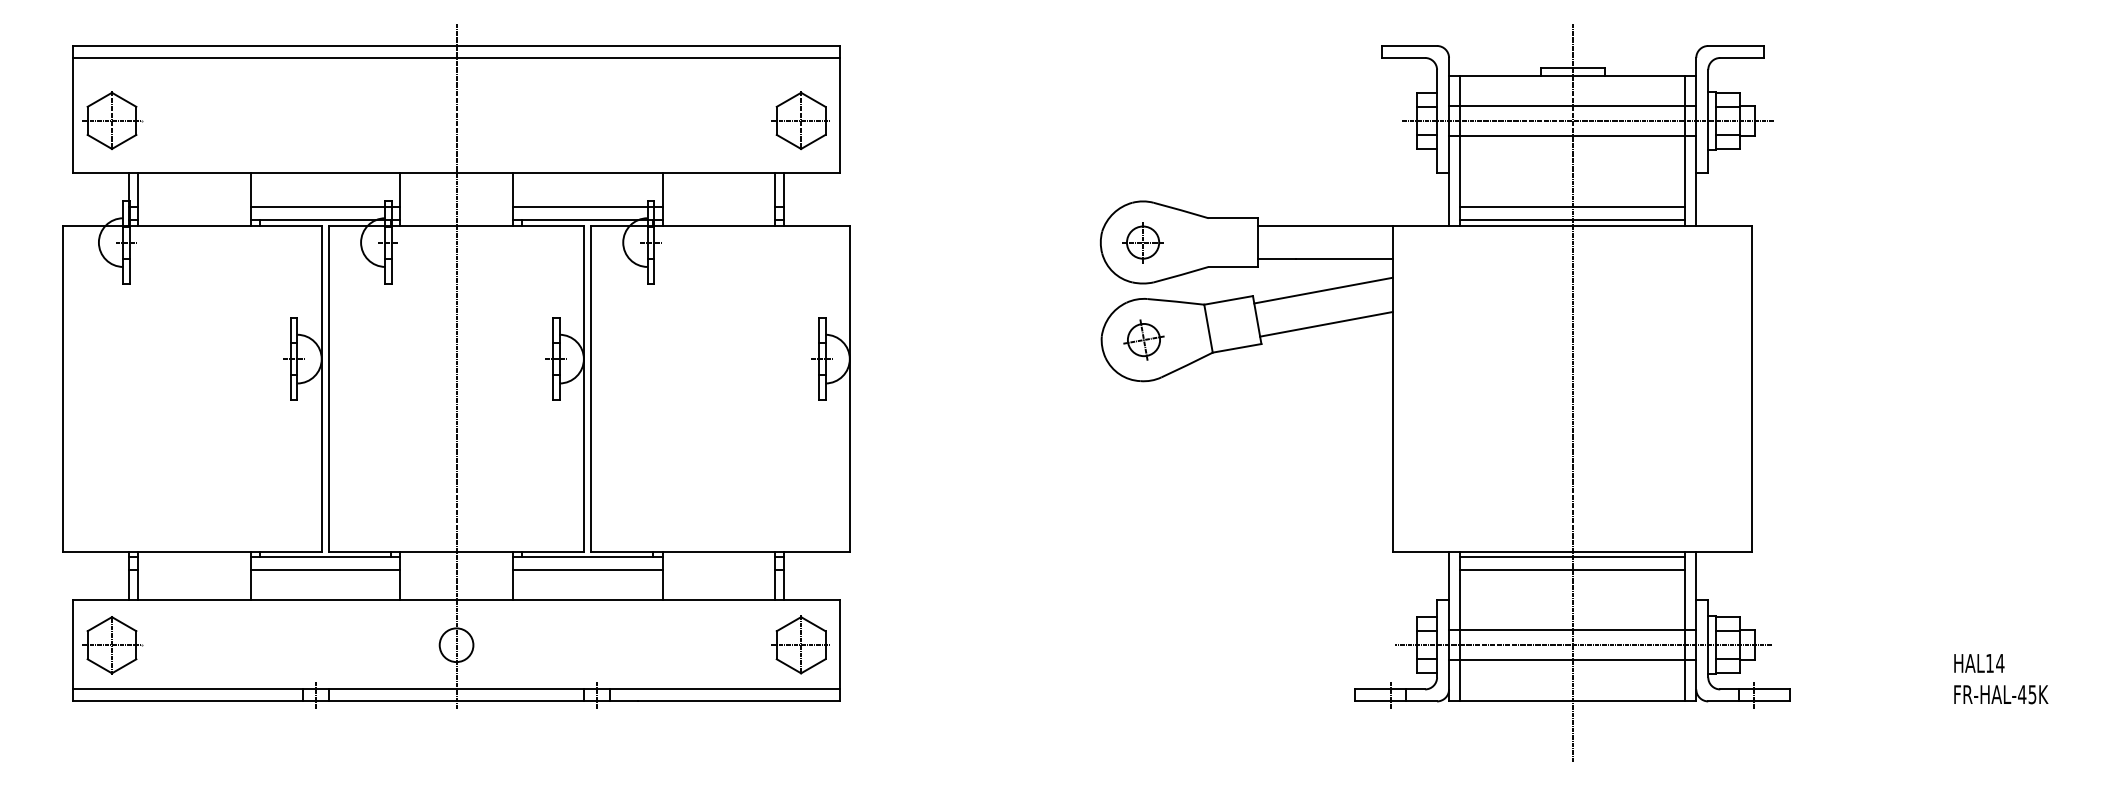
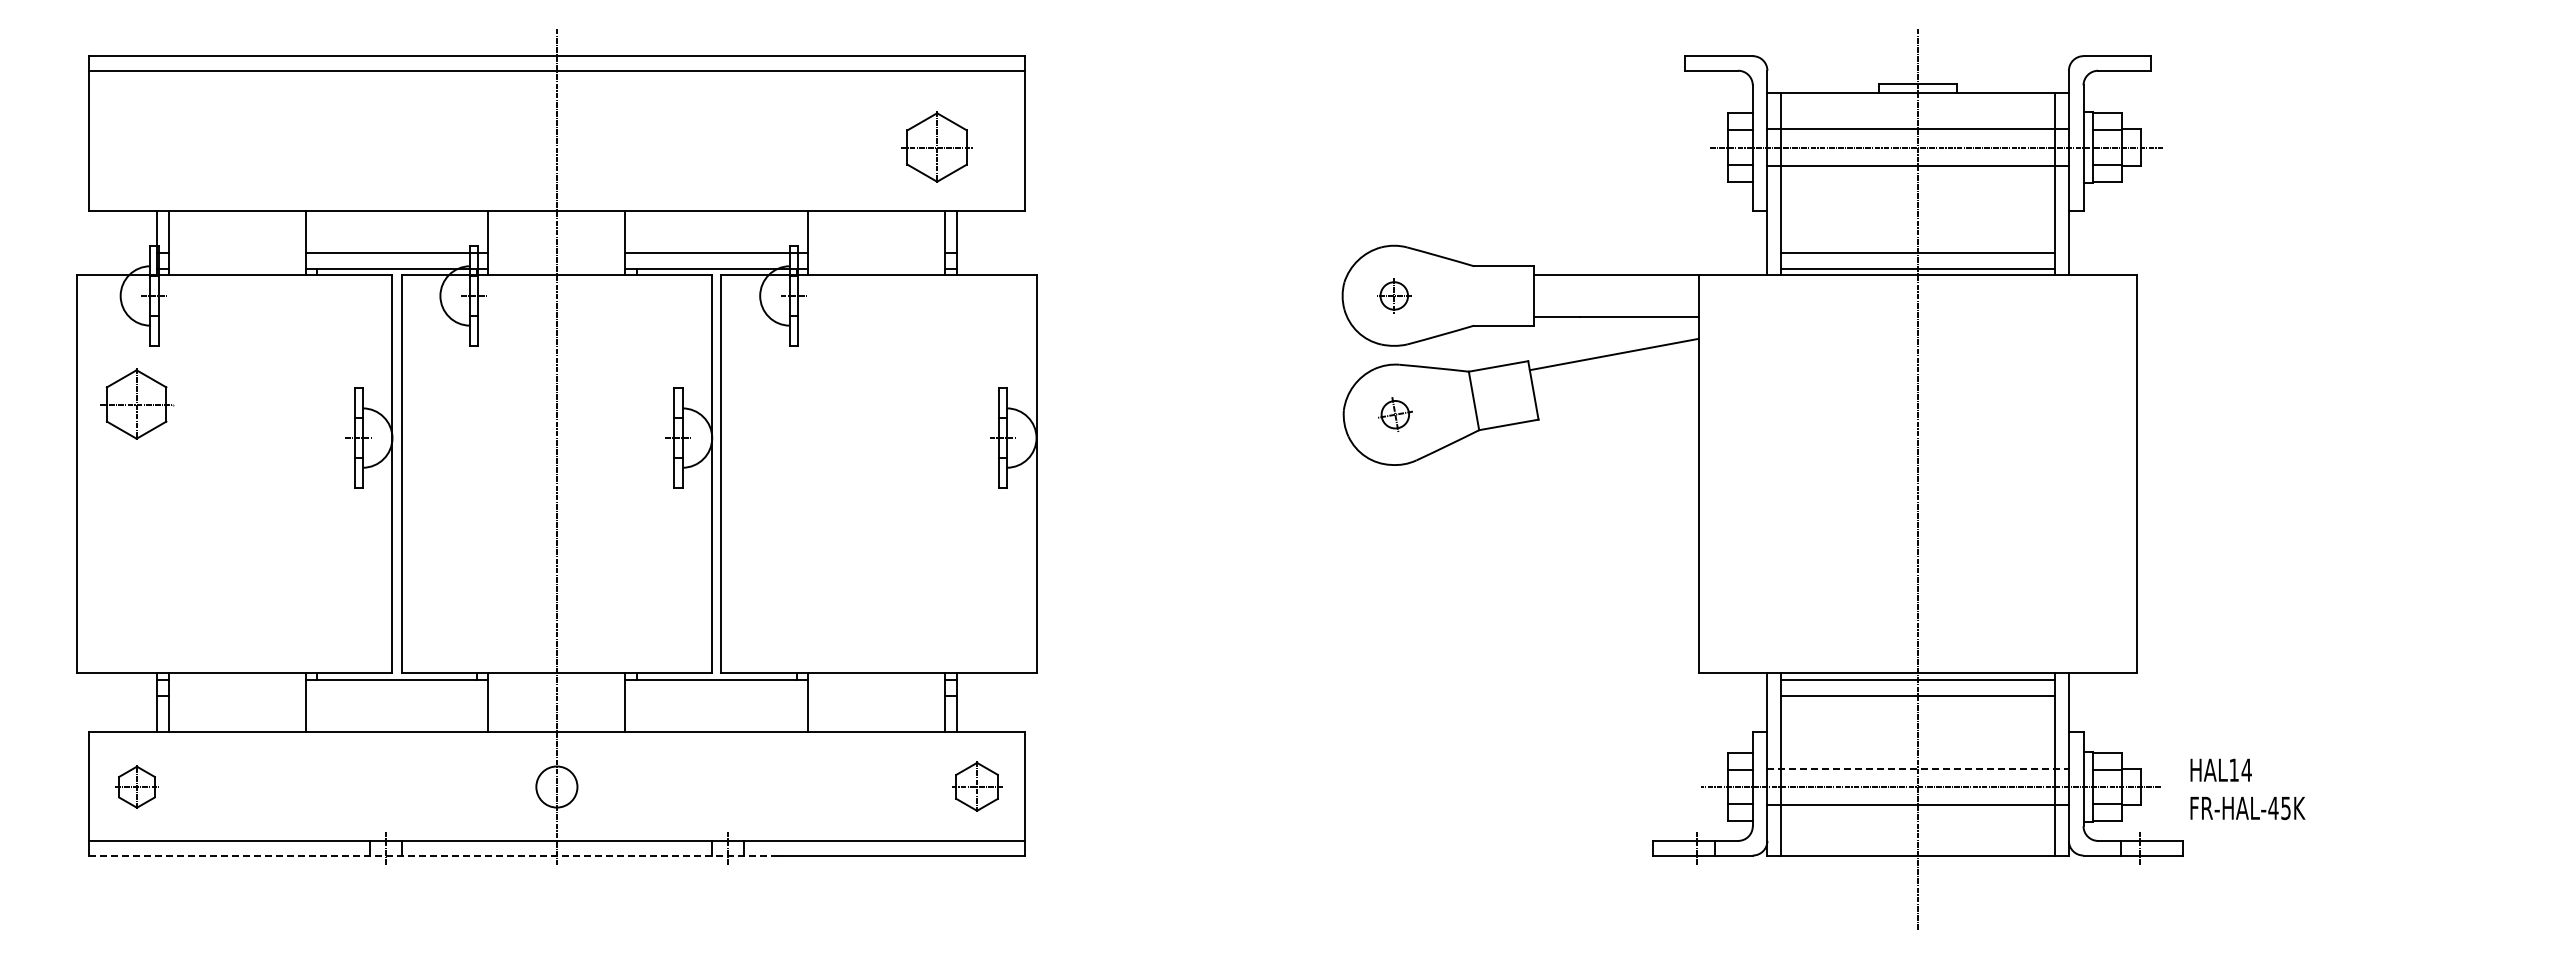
part: (112, 120) -> (137, 403), moved
part: (800, 120) -> (936, 146), moved
part: (1143, 242) -> (1394, 295), size x0.7
line: (1326, 324) -> (1617, 395), removed
part: (1144, 339) -> (1395, 414), size x0.7
line: (325, 570) -> (396, 695), removed
line: (587, 570) -> (716, 695), removed
line: (1572, 630) -> (1918, 768), solid -> dashed
part: (800, 644) -> (976, 786), size x0.7
part: (112, 645) -> (137, 787), size x0.6
text: (2000, 679) -> (2247, 789), moved
line: (355, 701) -> (433, 855), solid -> dashed

